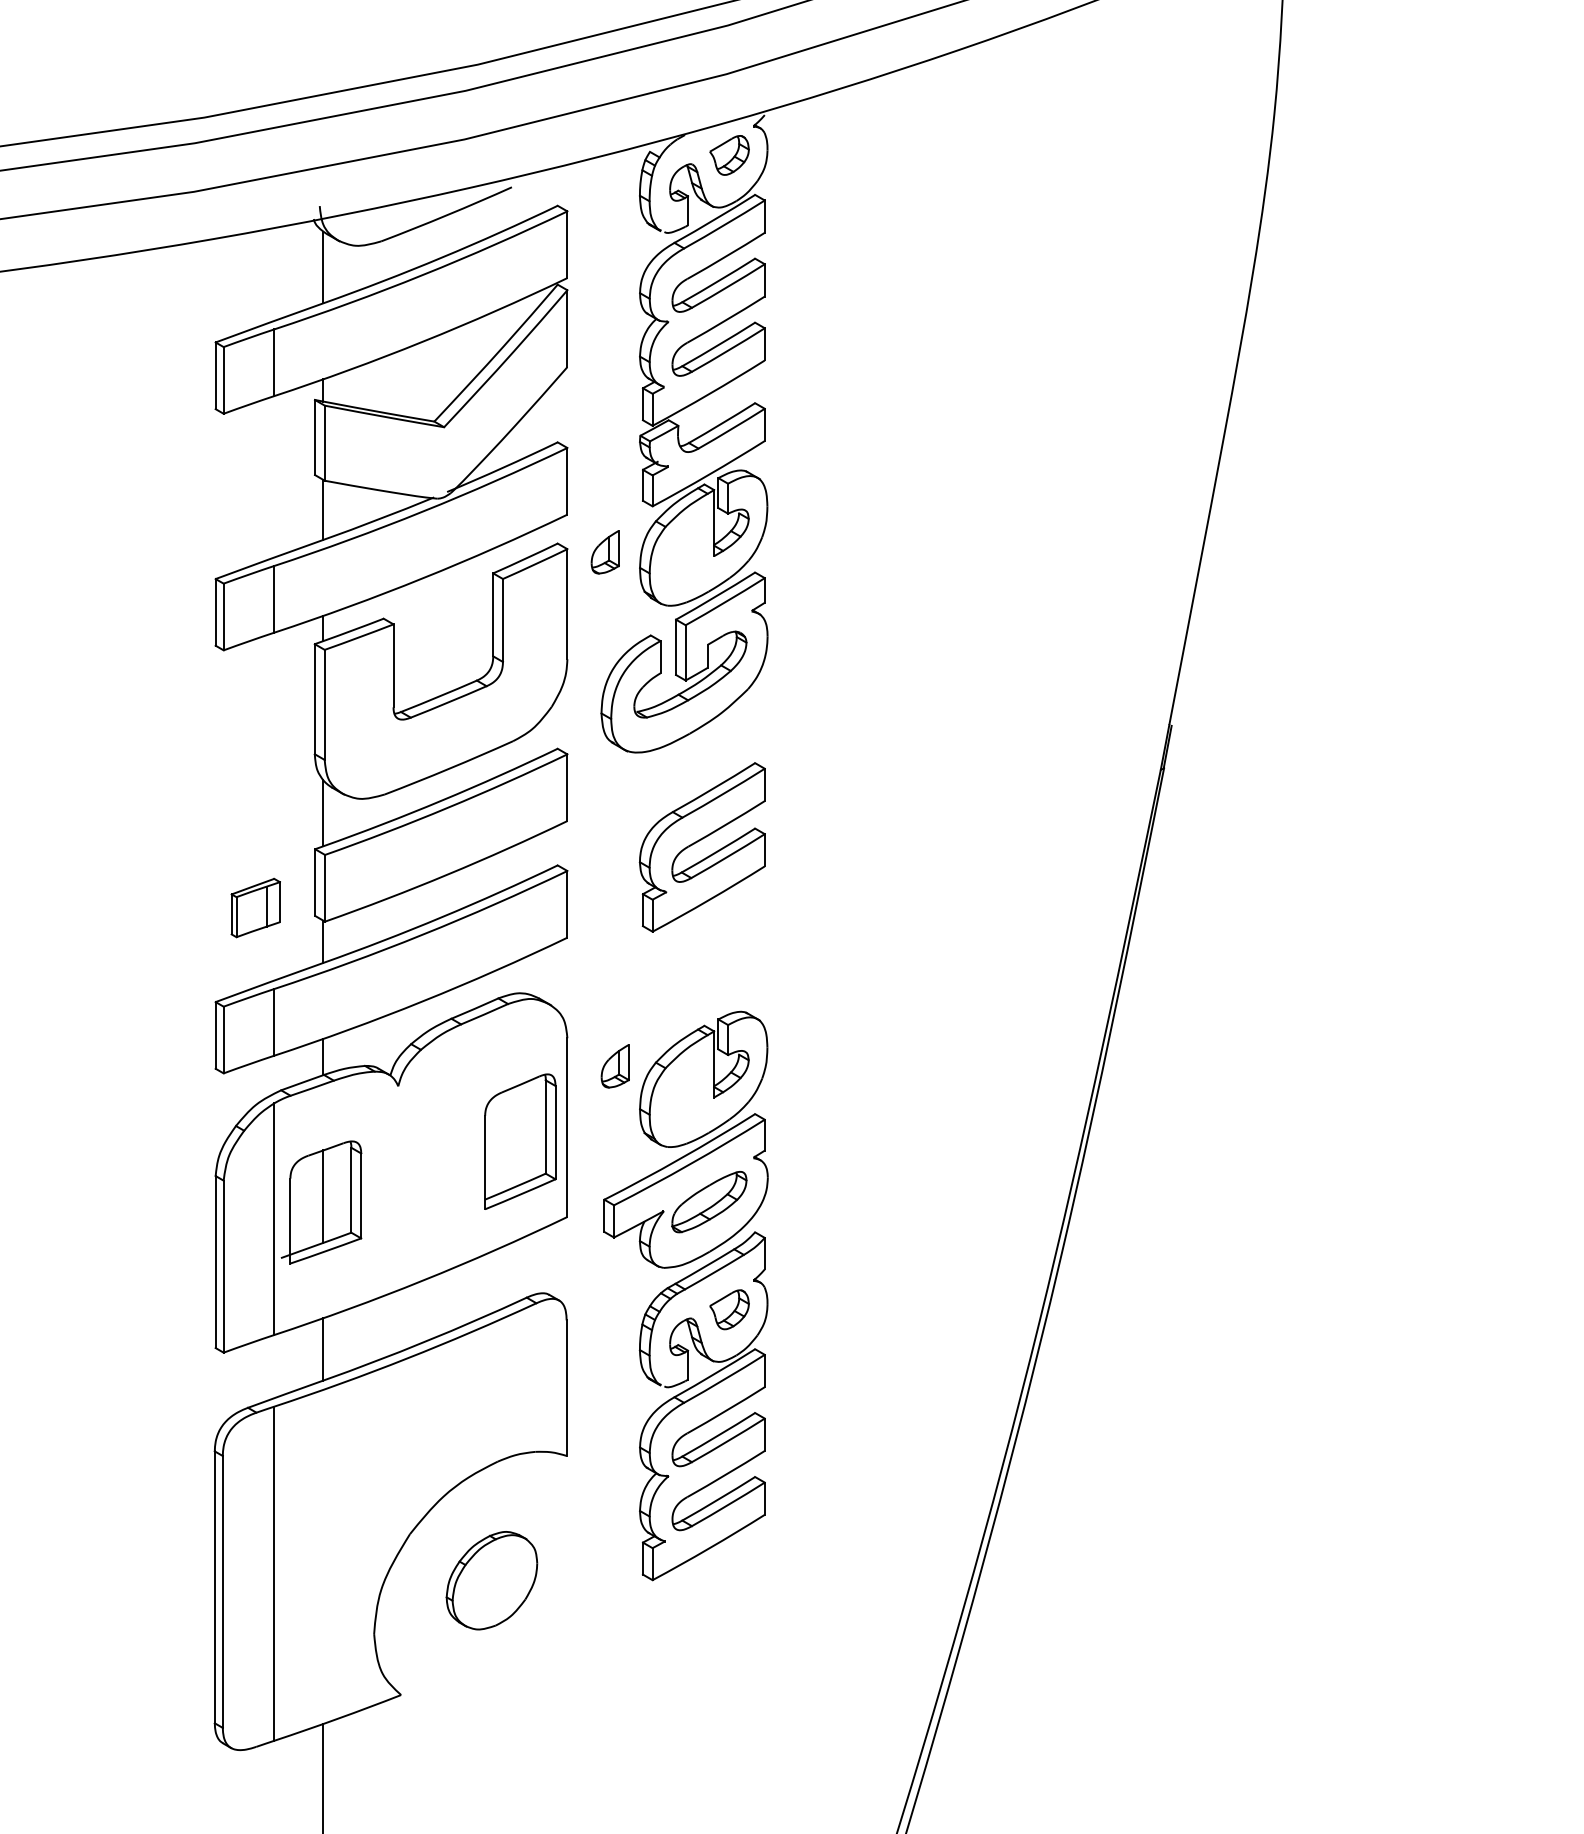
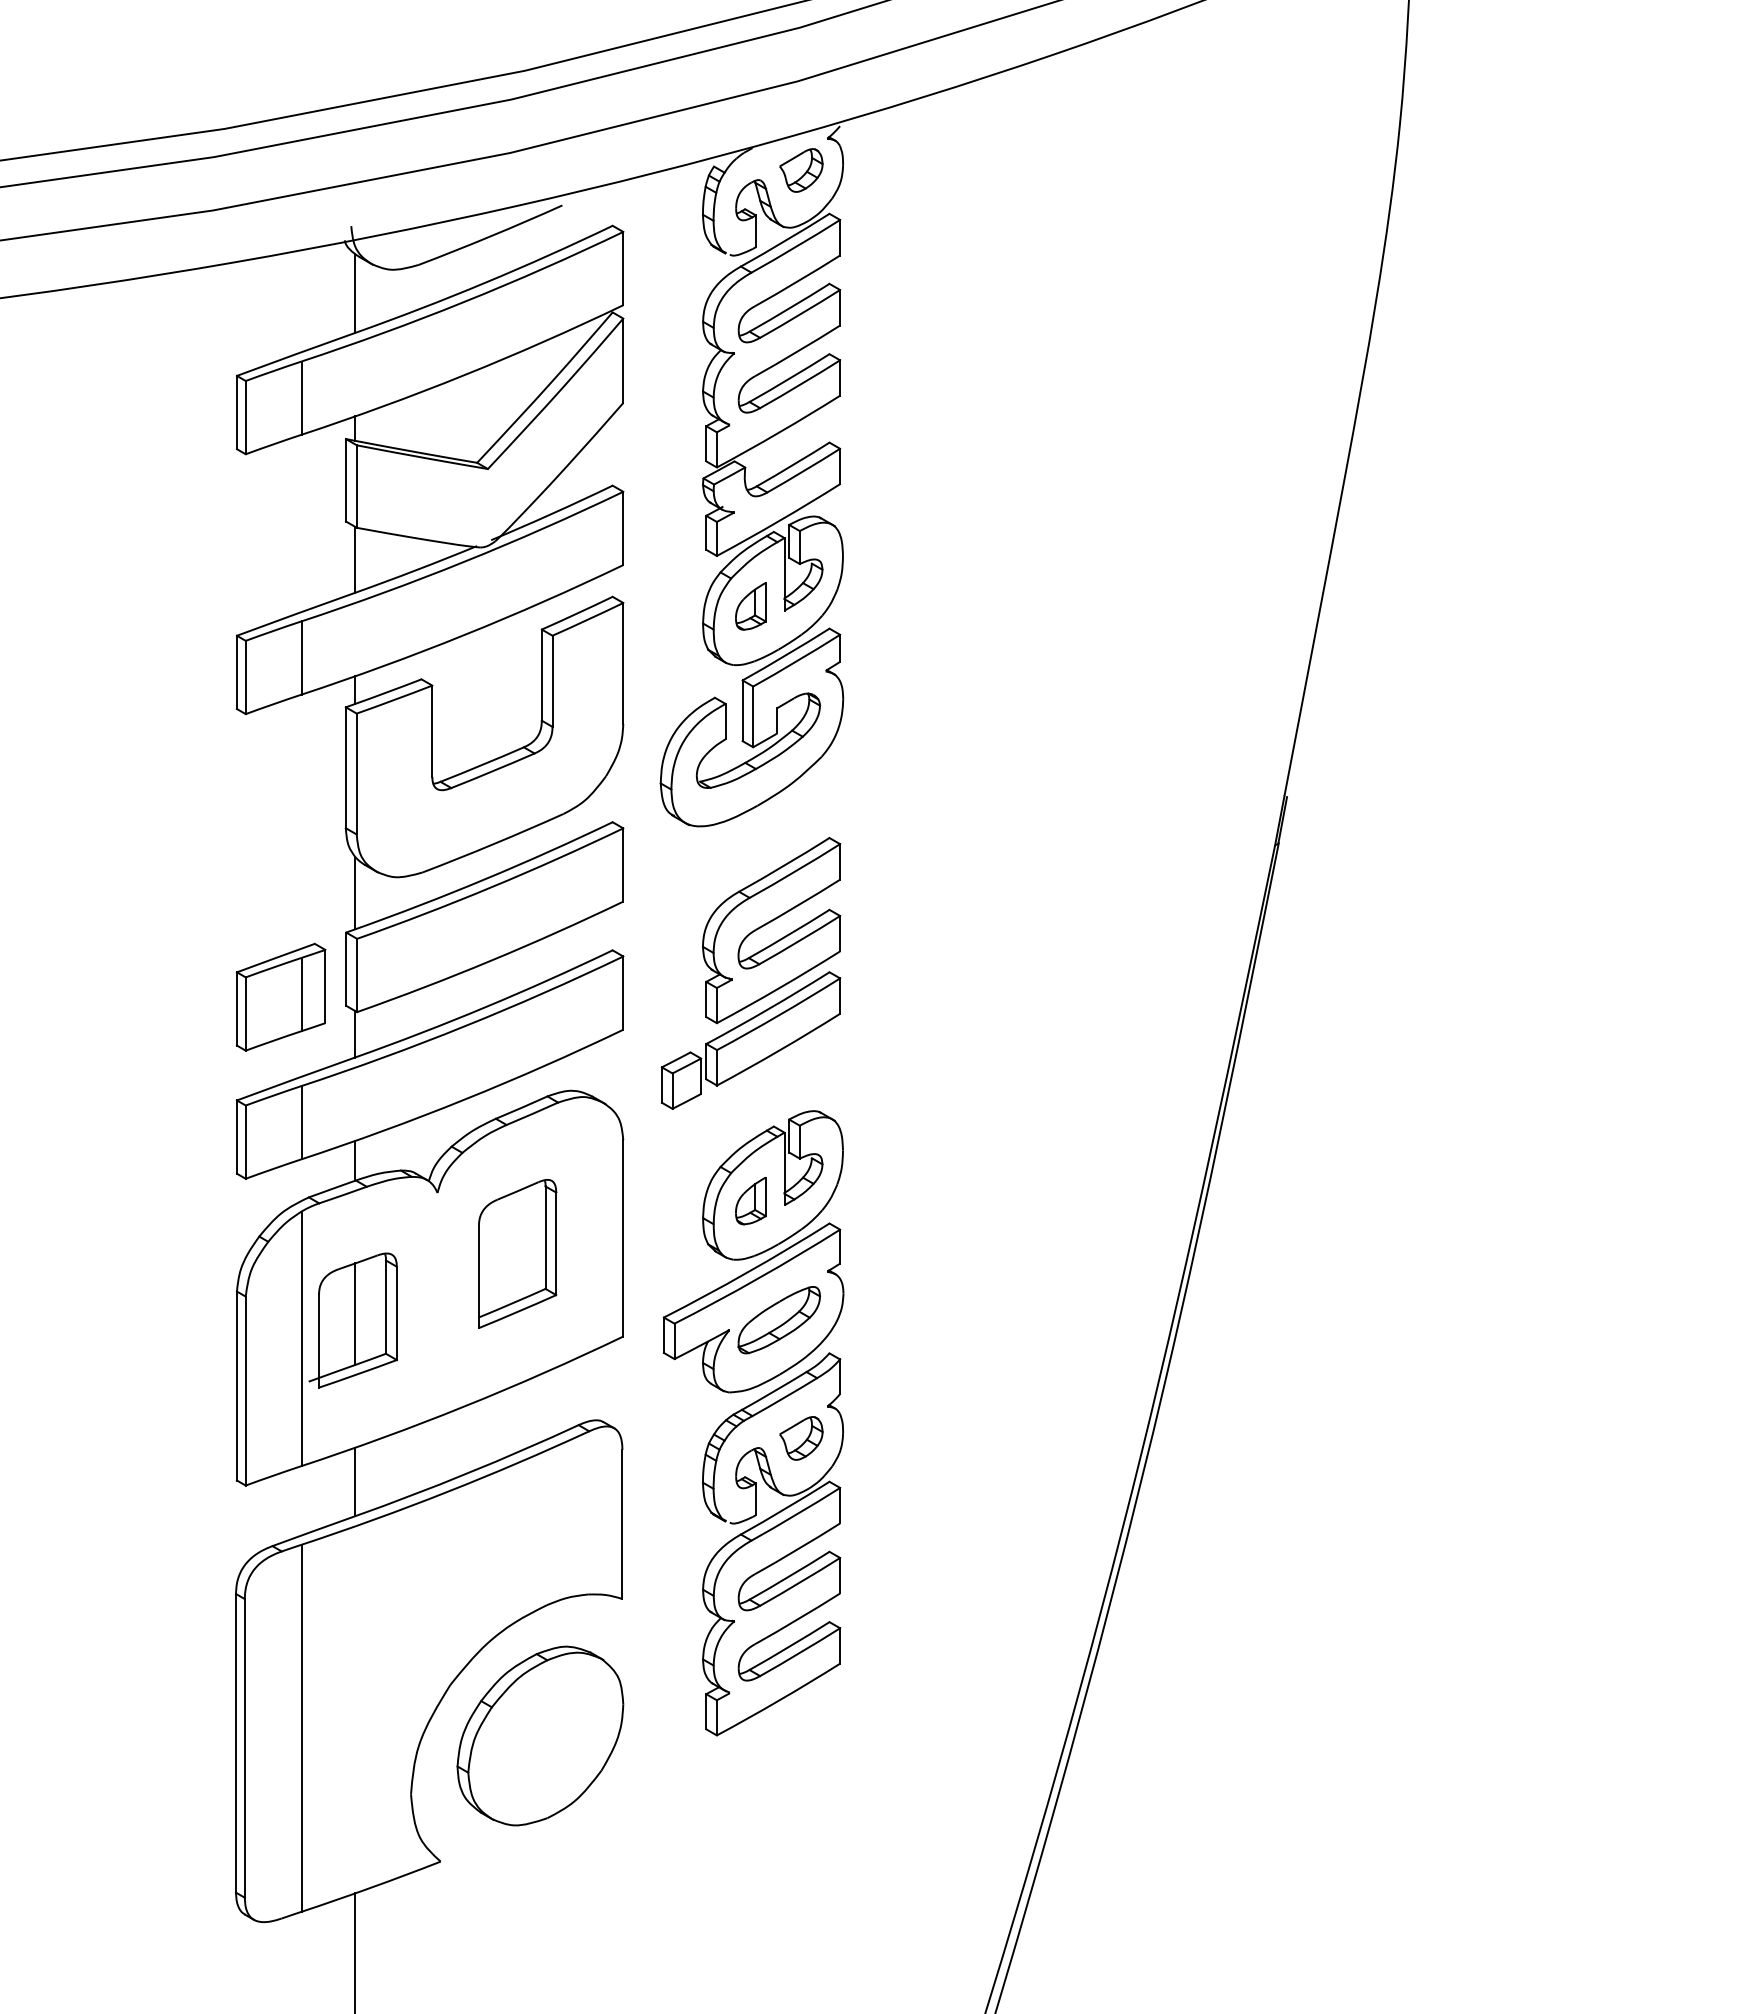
part: (604, 552) -> (750, 606), moved
part: (255, 907) -> (280, 996), size x1.67
part: (683, 947) -> (750, 1040), added
part: (614, 1066) -> (750, 1201), moved
part: (520, 1141) -> (517, 1253), moved
part: (492, 1580) -> (540, 1735), size x1.67

